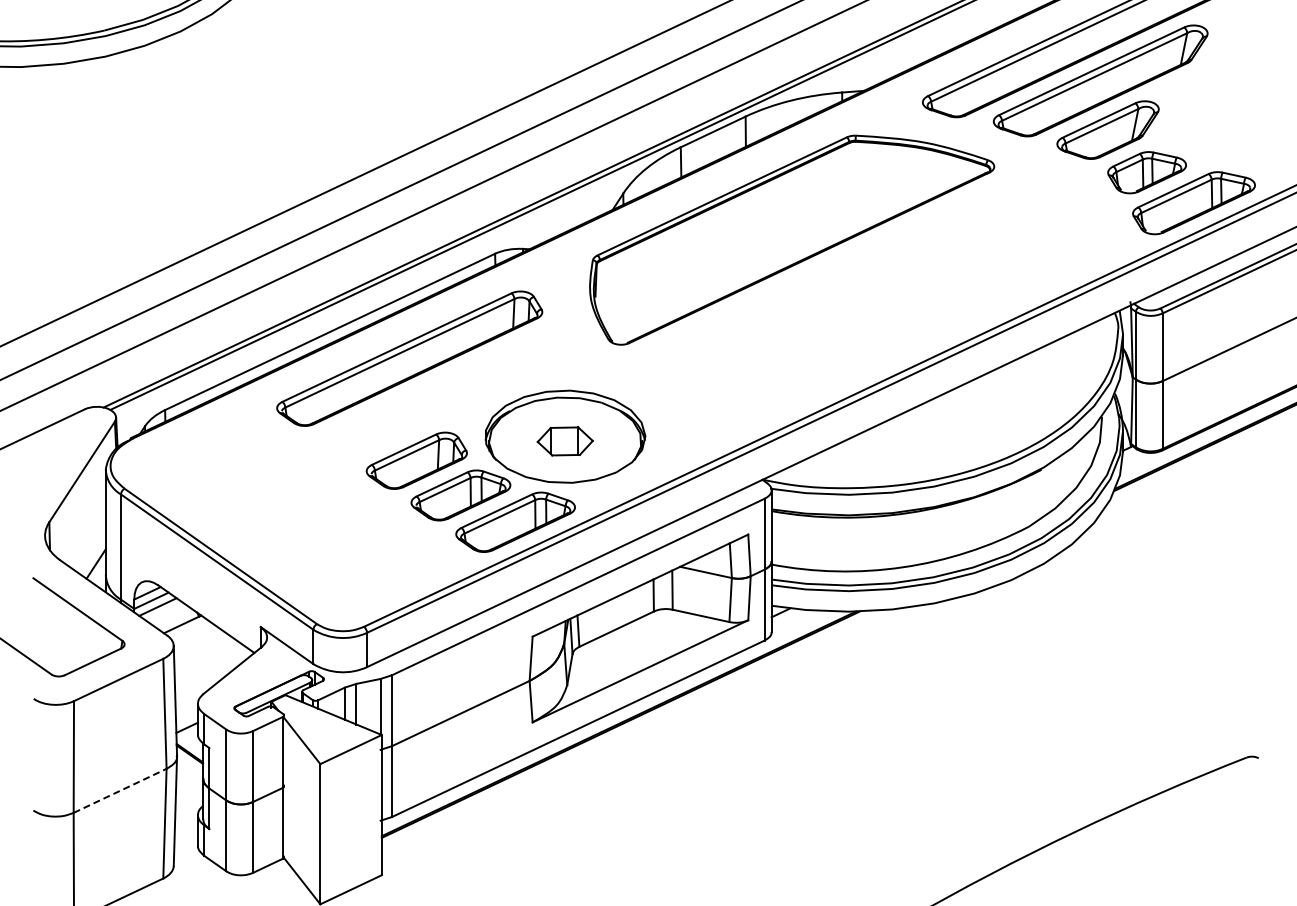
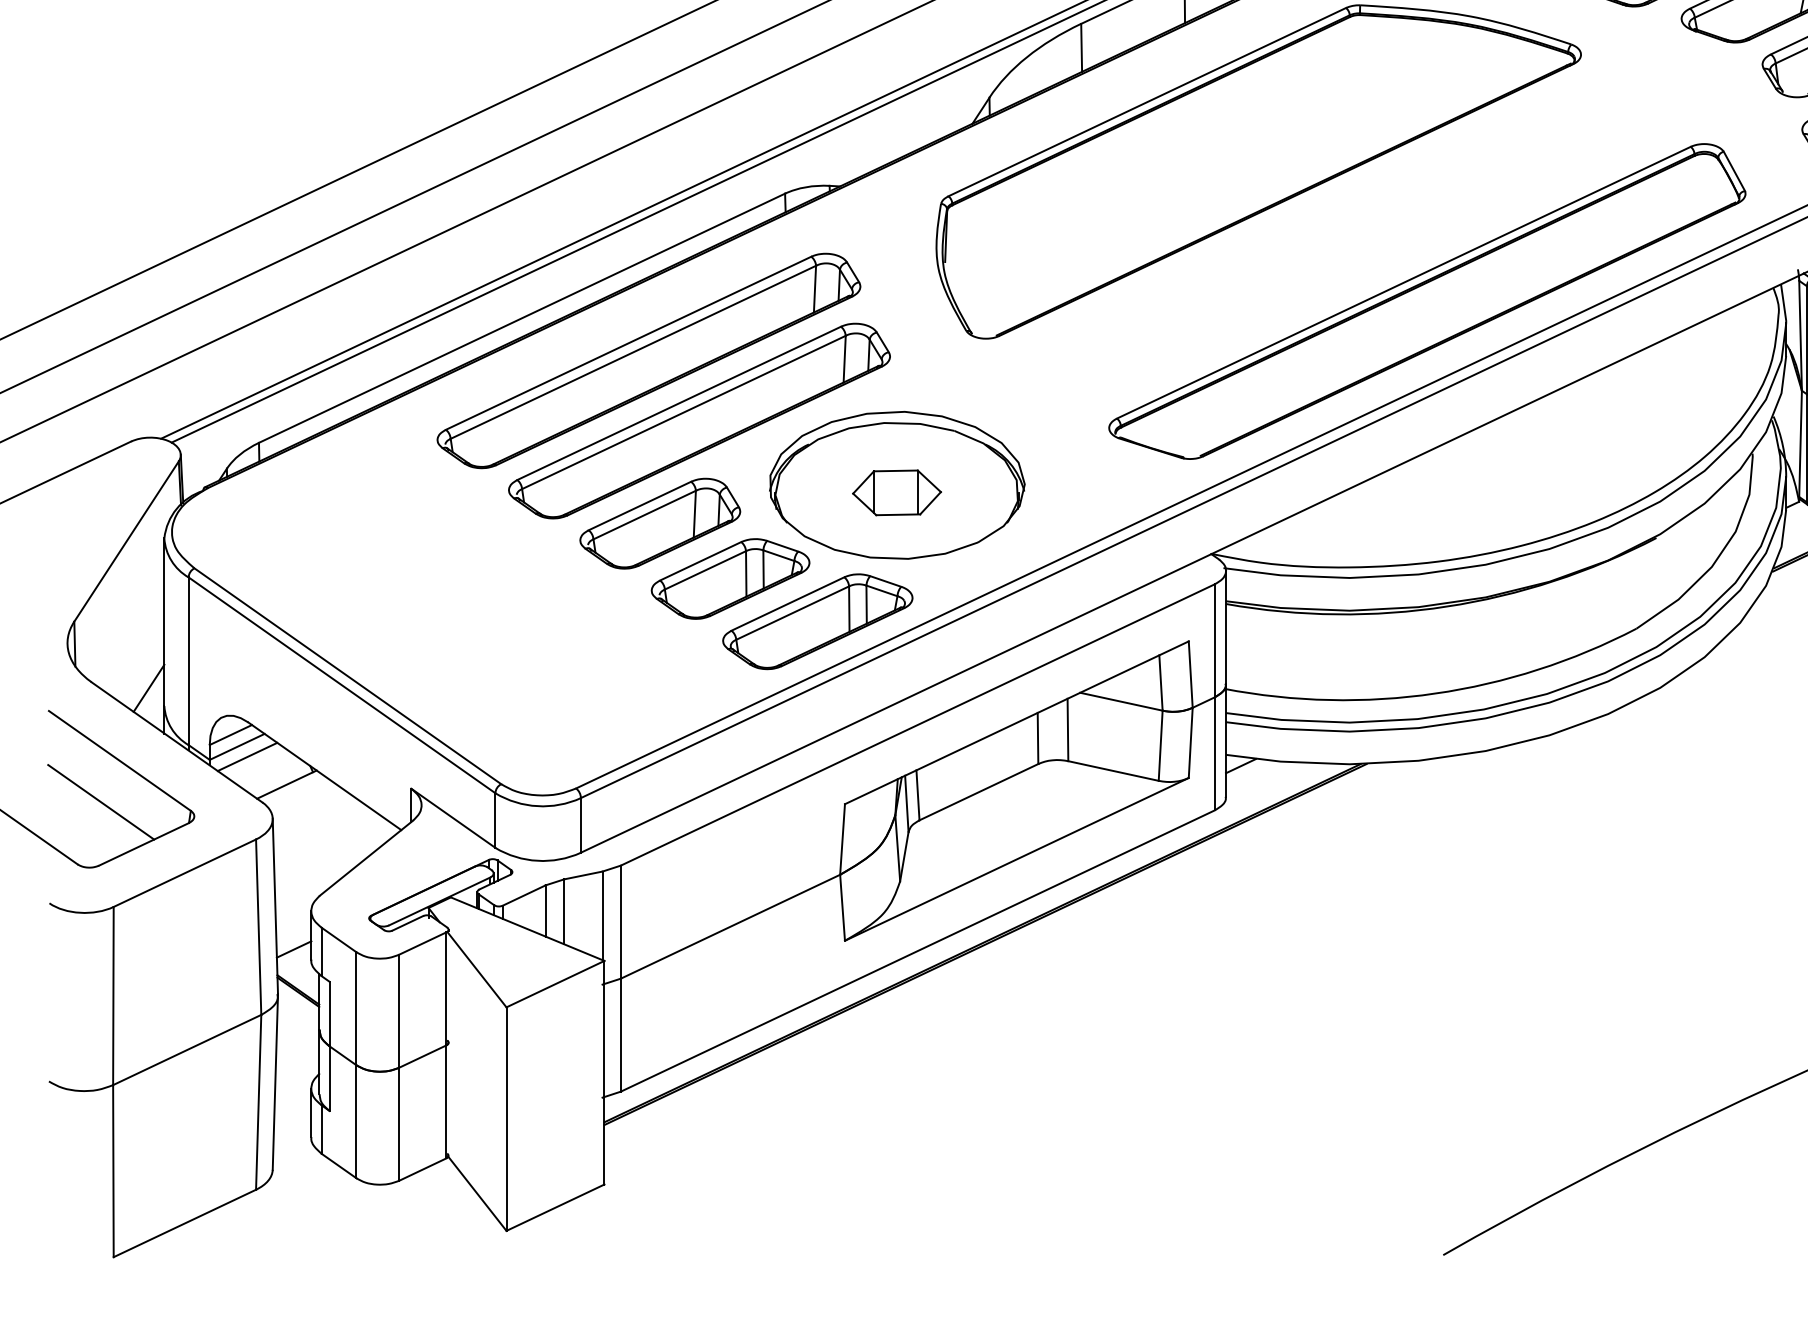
part: (897, 321) -> (1426, 301), added
part: (441, 396) -> (699, 421), added
line: (65, 635) -> (100, 802), added
line: (120, 790) -> (187, 1049), dashed -> solid

